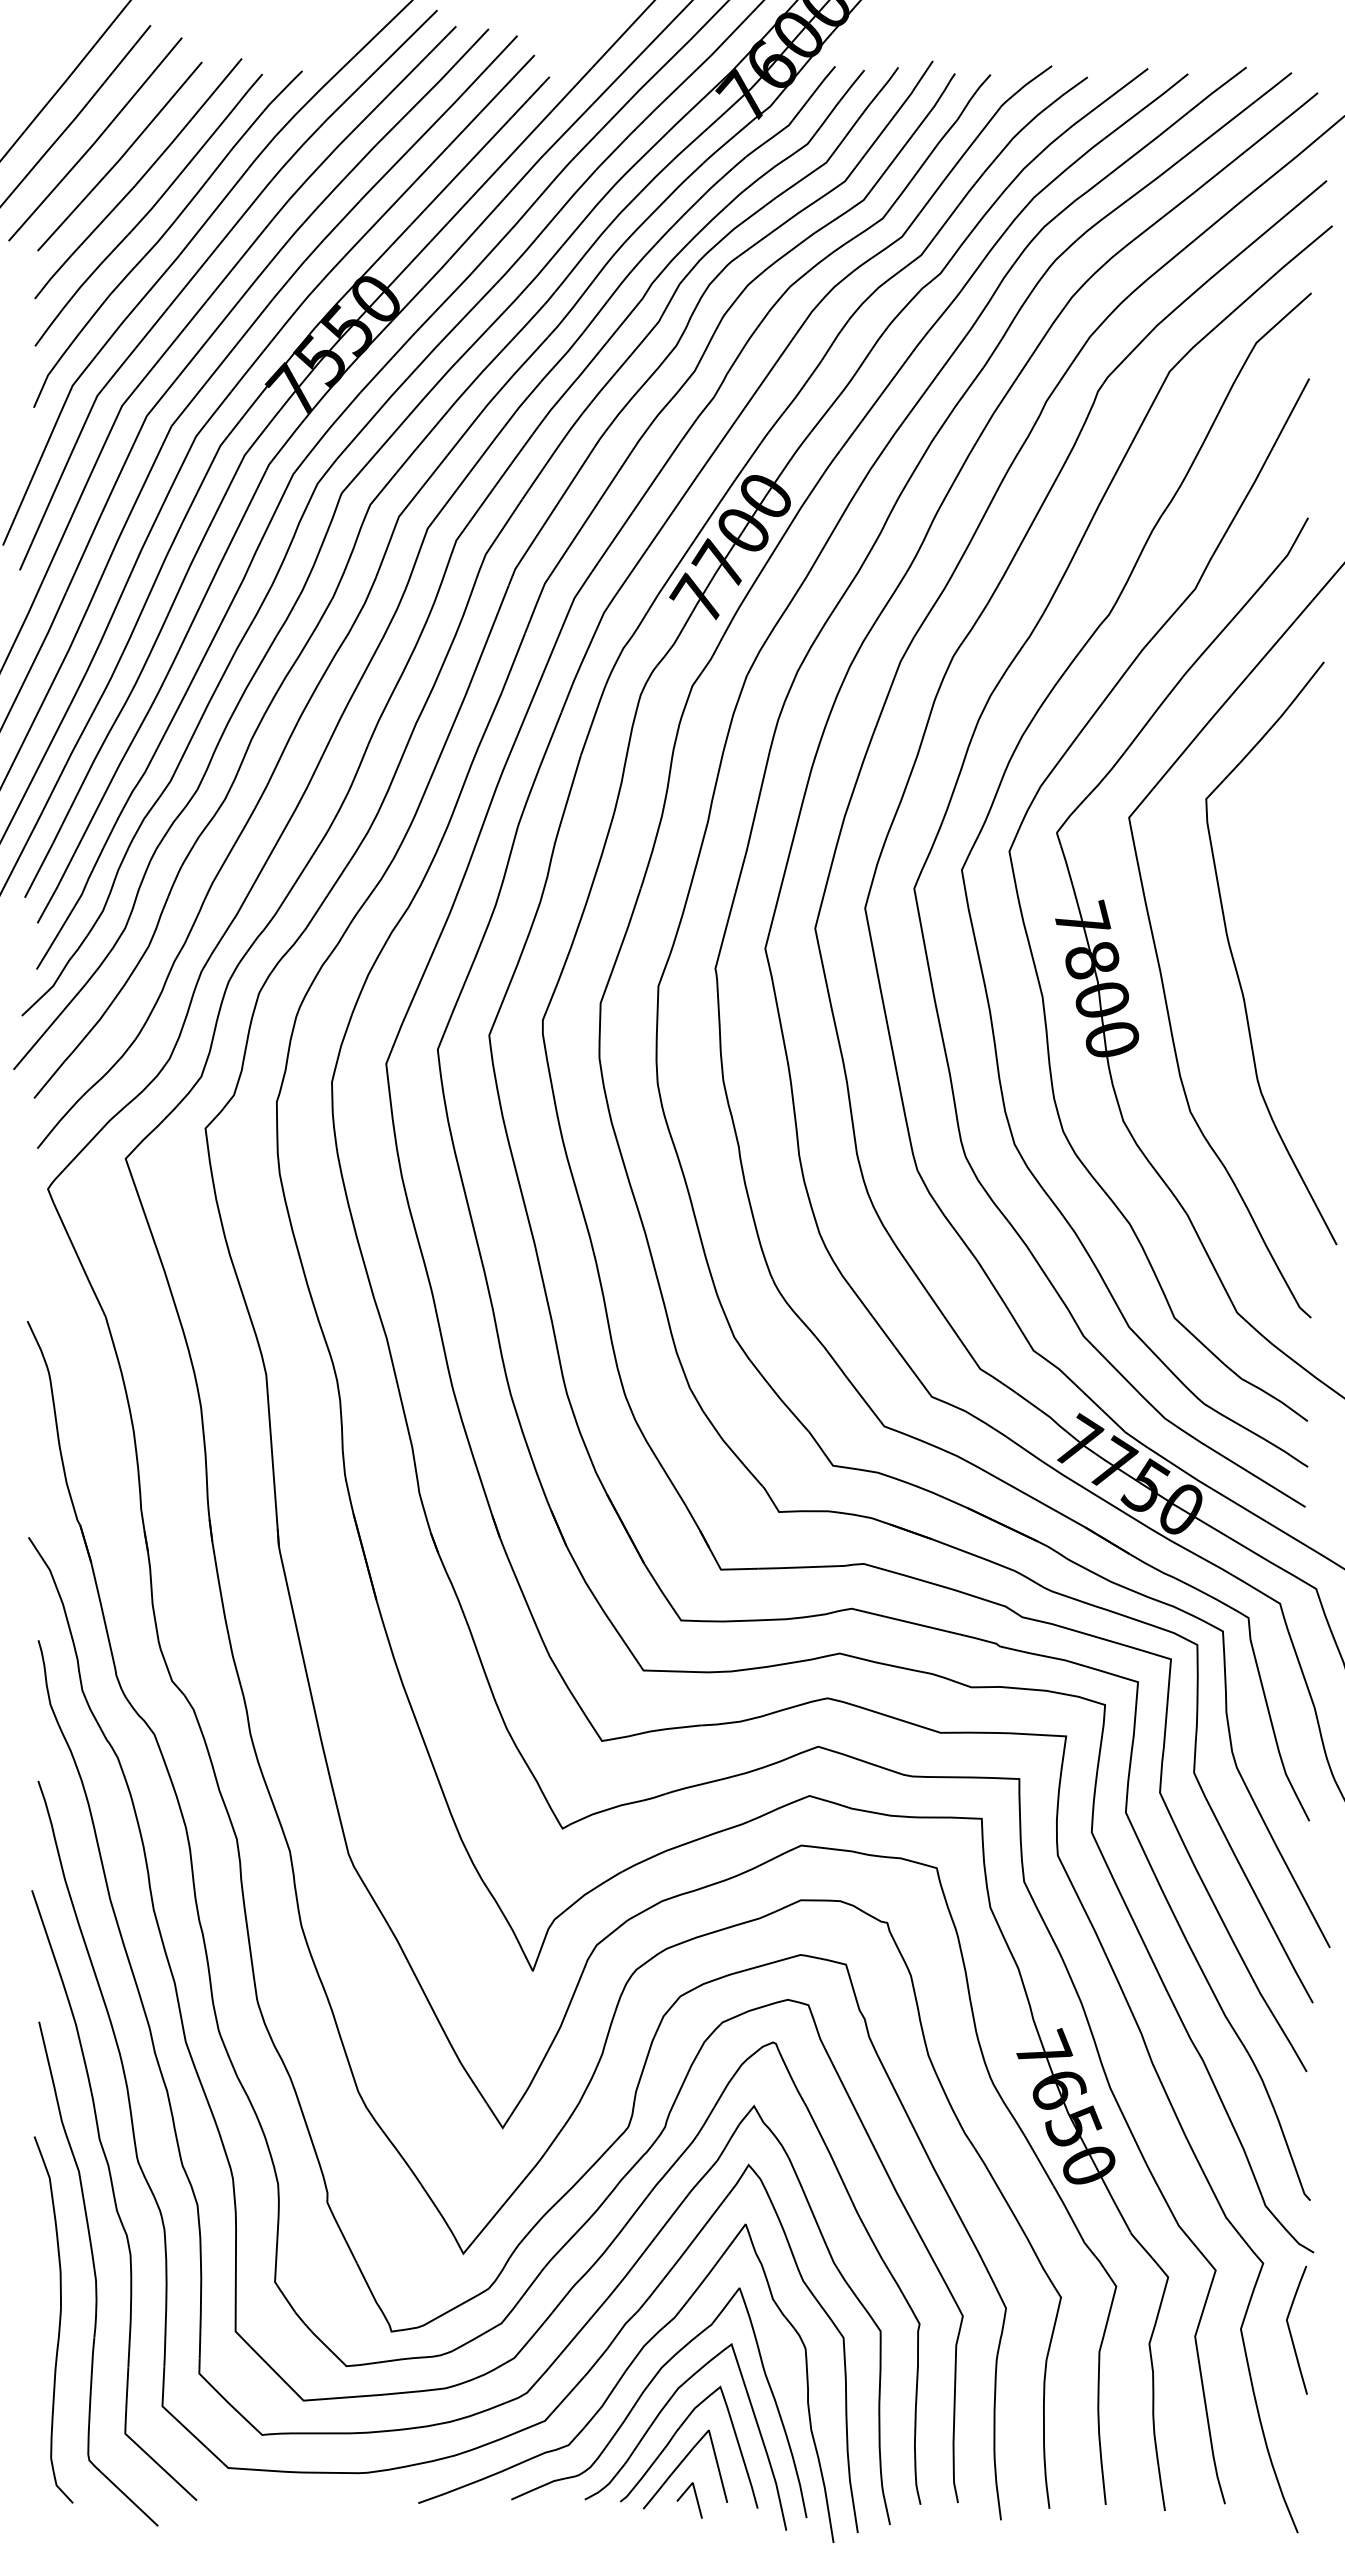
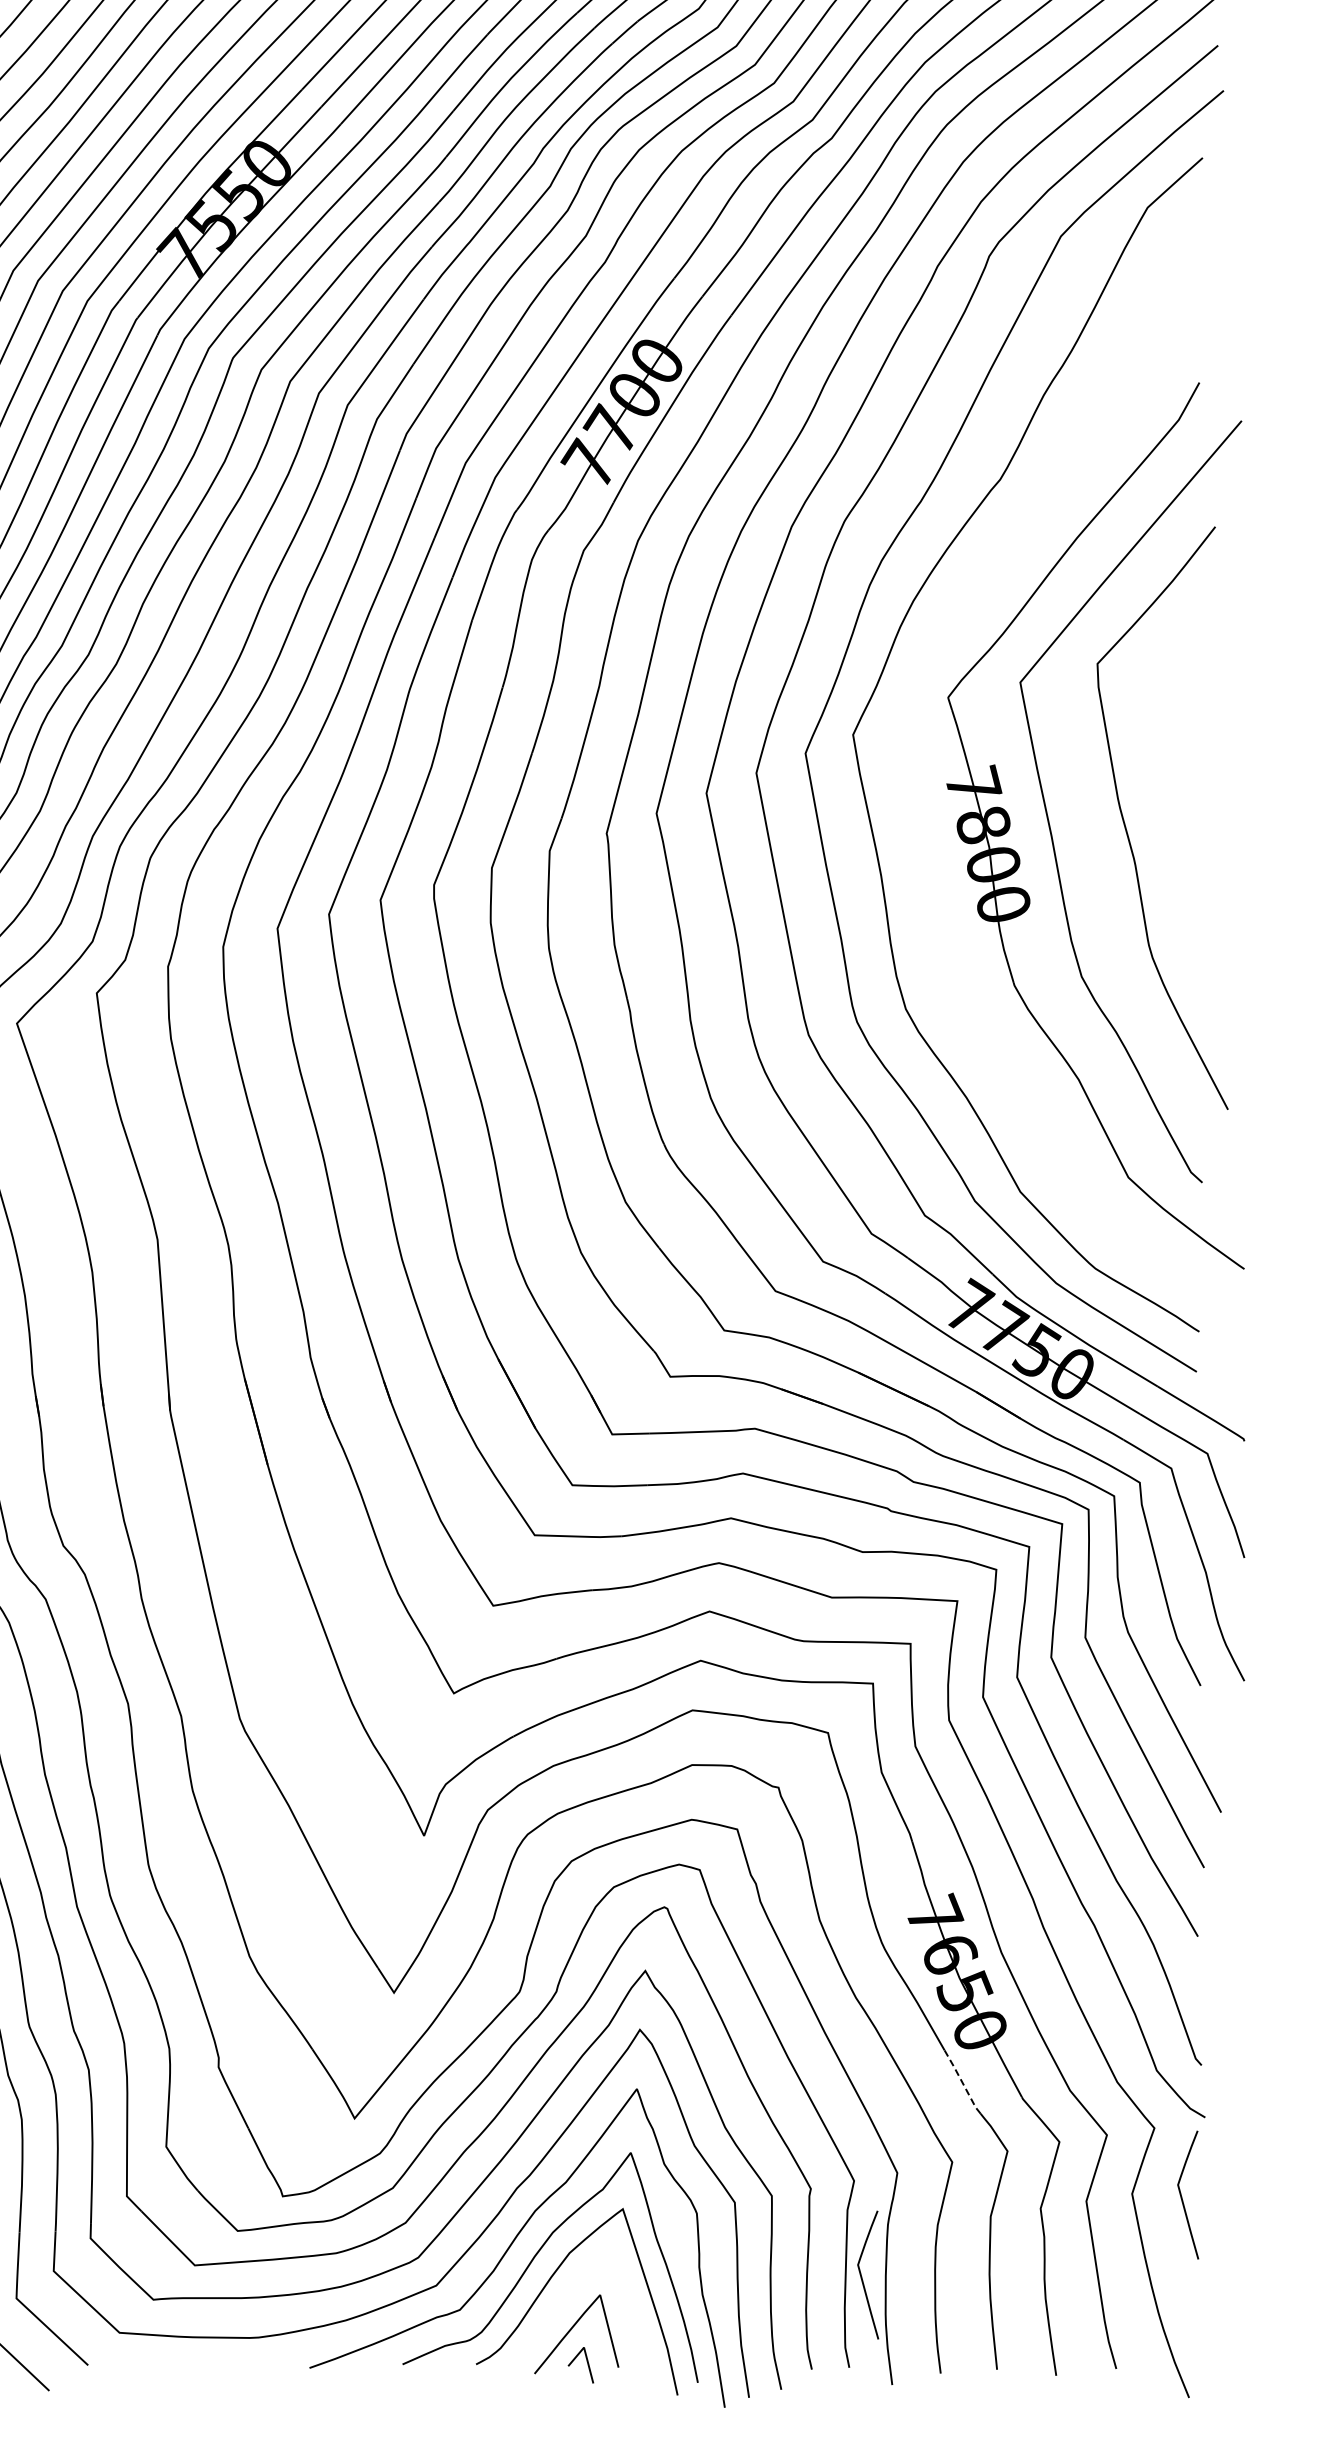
curve: (1027, 932) -> (918, 797), removed
line: (1070, 2217) -> (961, 2082), solid -> dashed
curve: (971, 2412) -> (862, 2277), added
curve: (674, 2436) -> (565, 2301), removed

